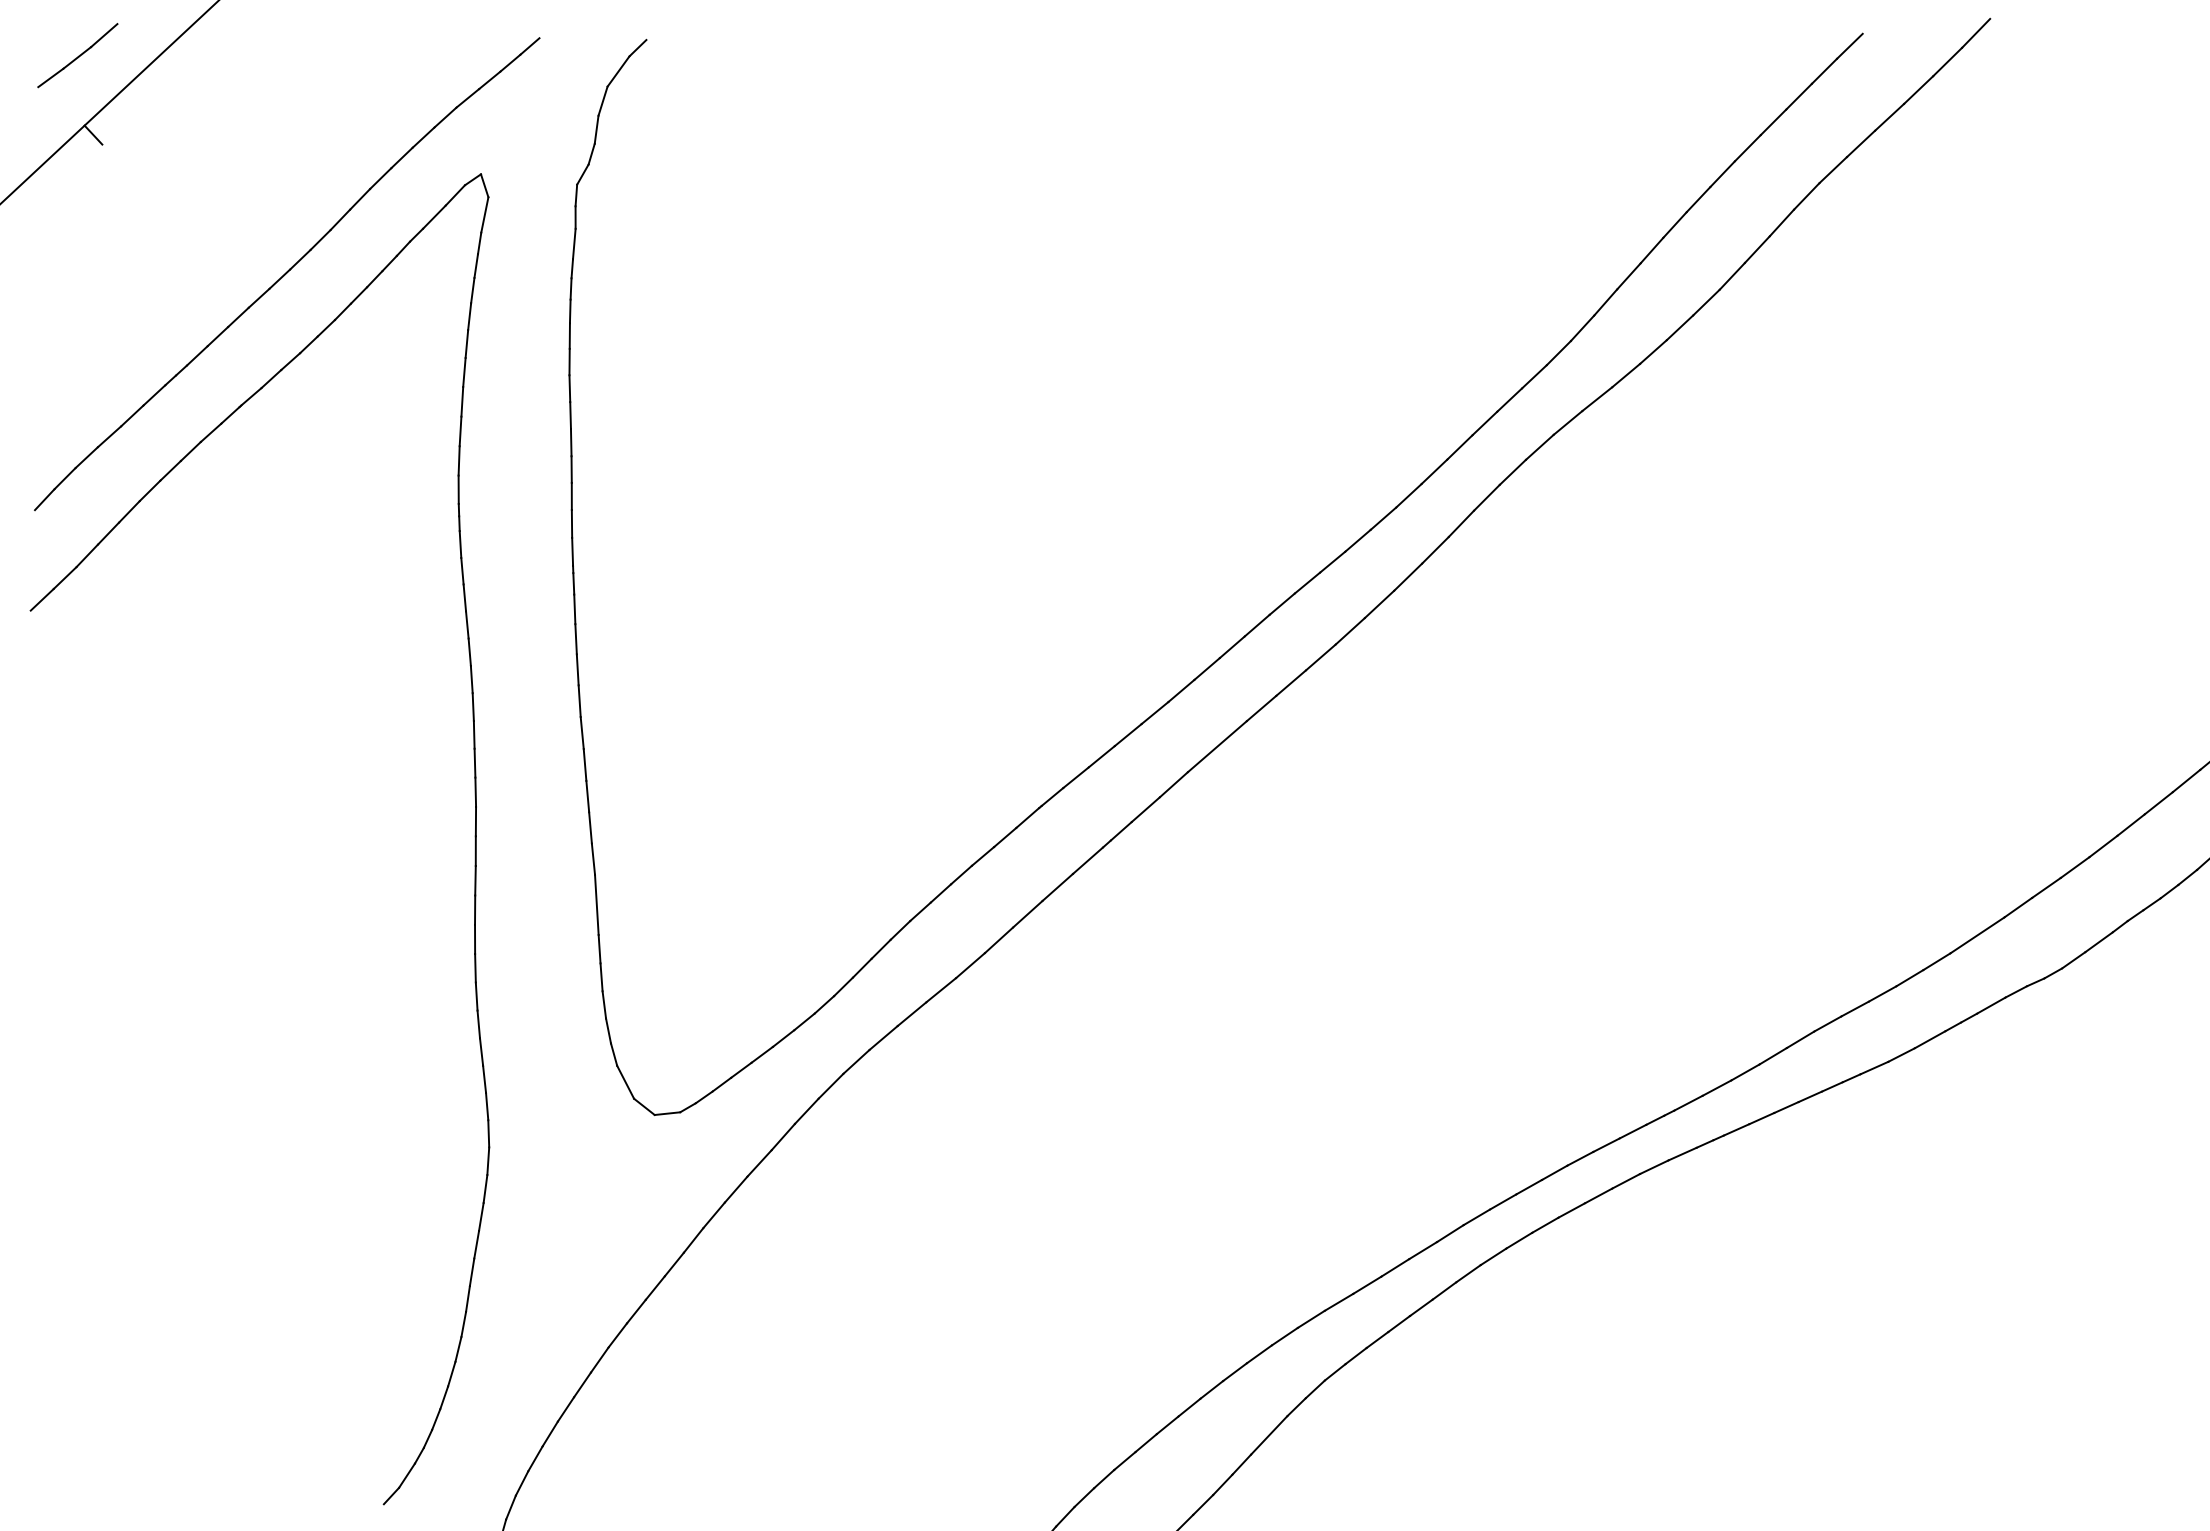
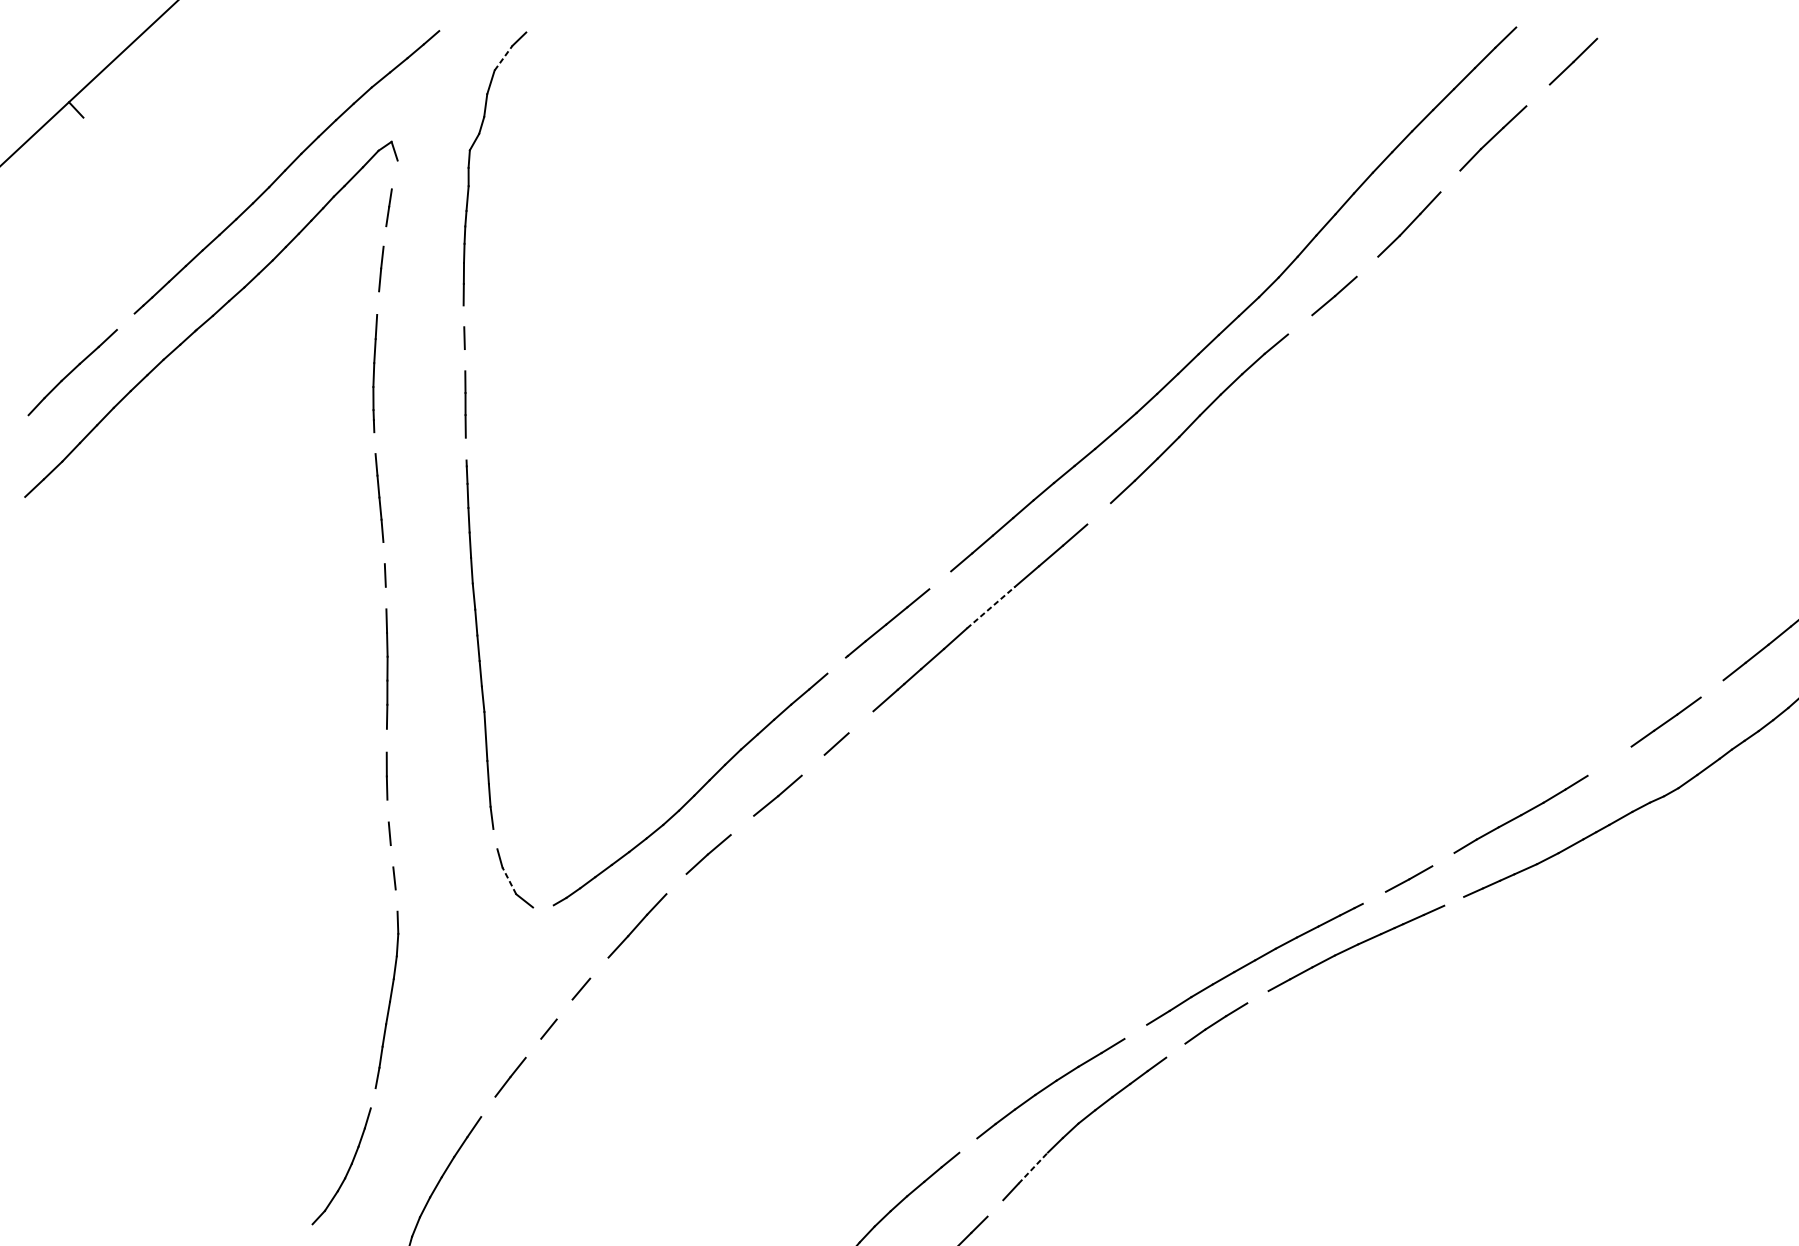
line: (1976, 32) -> (1608, 26), removed
part: (77, 55) -> (63, 45), removed
line: (618, 71) -> (503, 58), solid -> dashed
line: (1889, 116) -> (1538, 94), removed
line: (484, 214) -> (394, 174), removed
line: (1781, 222) -> (1450, 181), removed
line: (472, 290) -> (384, 236), removed
line: (1679, 327) -> (1367, 266), removed
line: (464, 372) -> (378, 303), removed
line: (569, 388) -> (463, 316), removed
line: (154, 395) -> (125, 321), removed
line: (1597, 399) -> (1300, 325), removed
line: (570, 442) -> (464, 360), removed
line: (460, 544) -> (374, 443), removed
line: (572, 551) -> (466, 448), removed
line: (1349, 631) -> (1098, 513), removed
line: (471, 679) -> (383, 553), removed
line: (1154, 713) -> (939, 580), removed
line: (473, 734) -> (385, 597), removed
line: (1217, 746) -> (991, 607), solid -> dashed
line: (1027, 817) -> (836, 665), removed
line: (2103, 846) -> (1712, 688), removed
line: (1057, 886) -> (860, 721), removed
line: (475, 909) -> (387, 740), removed
line: (1977, 935) -> (1609, 761), removed
line: (998, 940) -> (812, 765), removed
line: (476, 996) -> (387, 811), removed
line: (911, 1014) -> (742, 825), removed
line: (608, 1030) -> (495, 838), removed
line: (481, 1051) -> (392, 855), removed
line: (1772, 1056) -> (1442, 859), removed
line: (625, 1082) -> (509, 881), solid -> dashed
line: (830, 1085) -> (676, 883), removed
line: (1688, 1102) -> (1374, 897), removed
line: (487, 1106) -> (396, 900), removed
line: (1786, 1107) -> (1454, 901), removed
line: (667, 1113) -> (543, 906), removed
line: (735, 1189) -> (598, 968), removed
line: (1545, 1224) -> (1258, 996), removed
line: (693, 1240) -> (564, 1009), removed
line: (1395, 1267) -> (1135, 1031), removed
line: (654, 1287) -> (532, 1047), removed
line: (1444, 1290) -> (1175, 1050), removed
line: (458, 1349) -> (373, 1098), removed
line: (599, 1359) -> (488, 1106), removed
line: (1189, 1407) -> (968, 1145), removed
line: (1269, 1435) -> (1033, 1168), solid -> dashed
line: (1222, 1484) -> (995, 1208), removed

